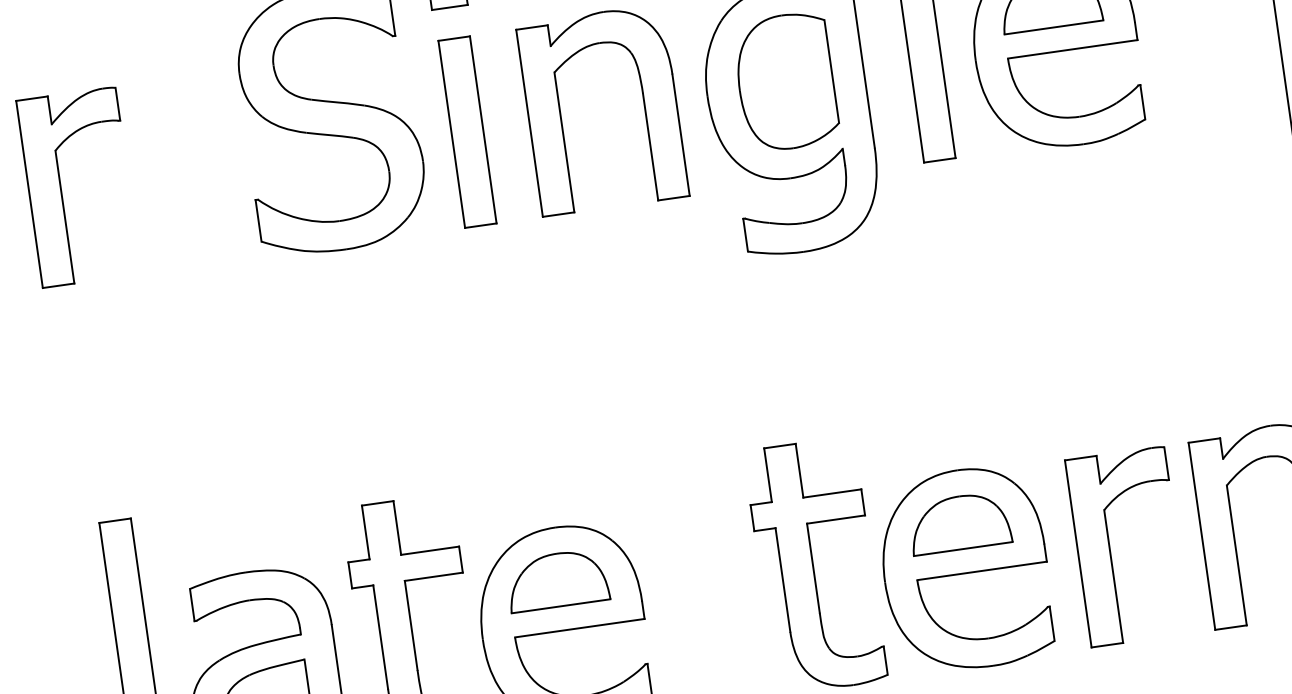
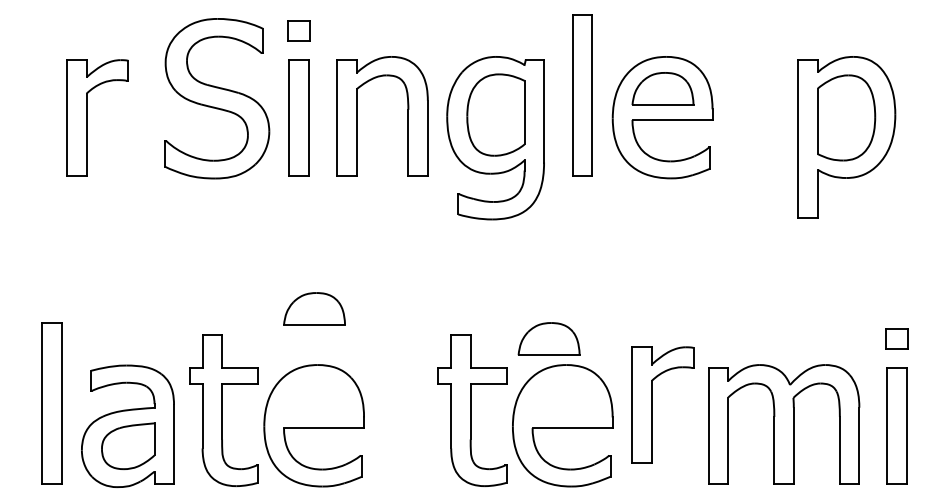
part: (62, 189) -> (87, 117), moved
part: (958, 522) -> (548, 338), moved
part: (1110, 548) -> (652, 404), moved
part: (557, 579) -> (314, 308), moved

